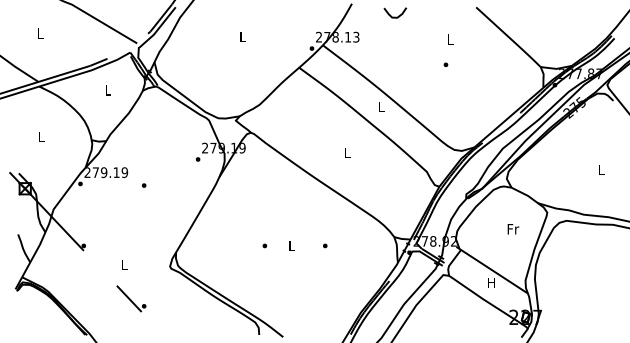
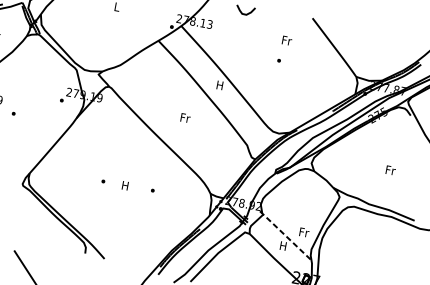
text: (450, 39) -> (286, 40), L -> Fr
text: (381, 106) -> (220, 85), L -> H
text: (347, 152) -> (185, 117), L -> Fr
text: (601, 169) -> (390, 169), L -> Fr
text: (513, 229) -> (304, 232), moved
text: (291, 245) -> (125, 185), L -> H
line: (492, 270) -> (285, 236), solid -> dashed

